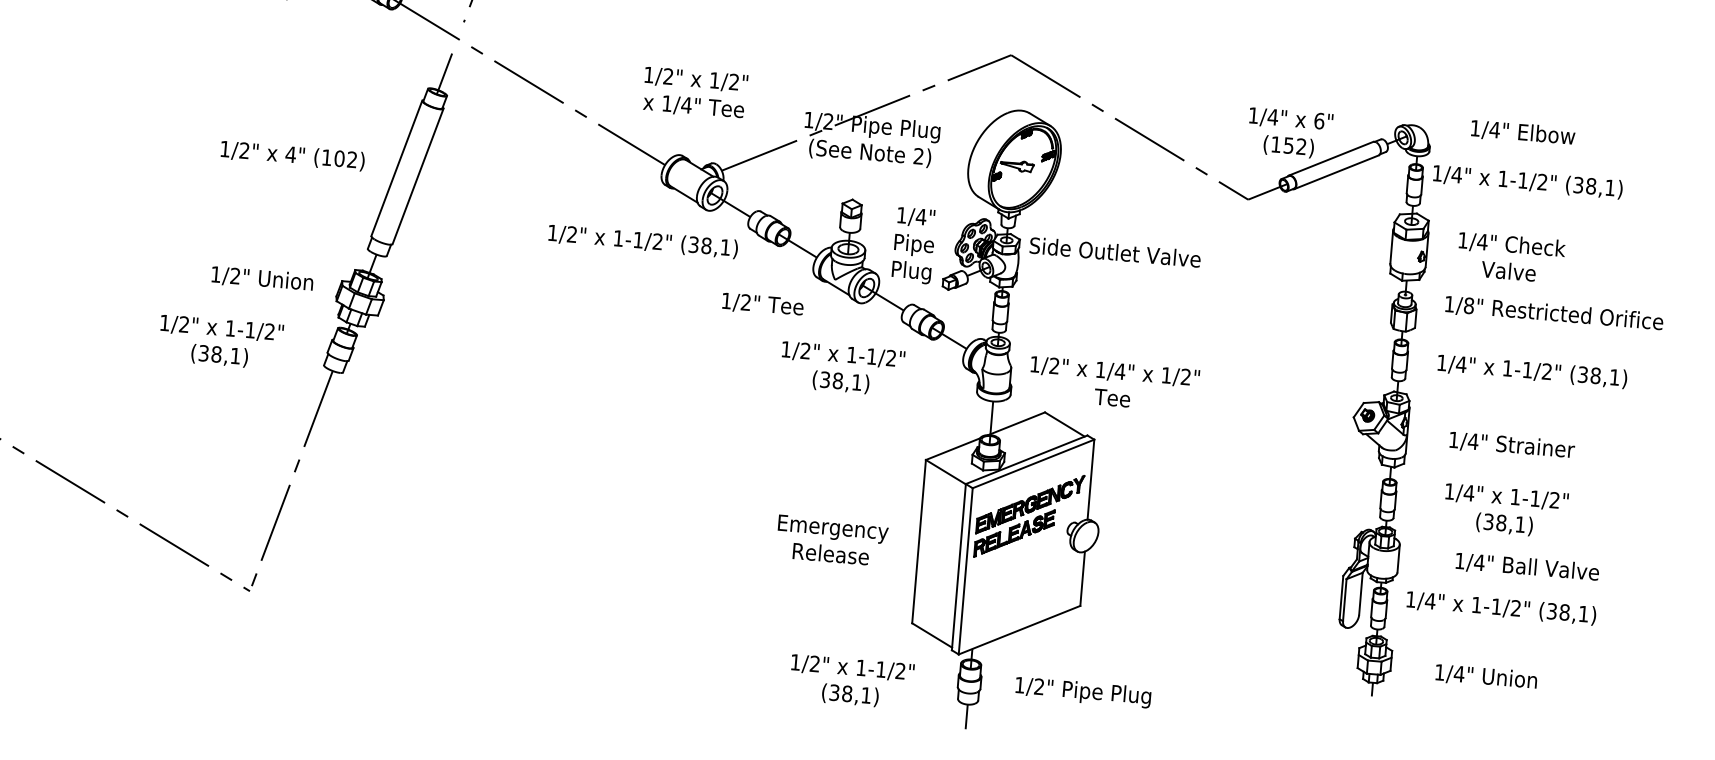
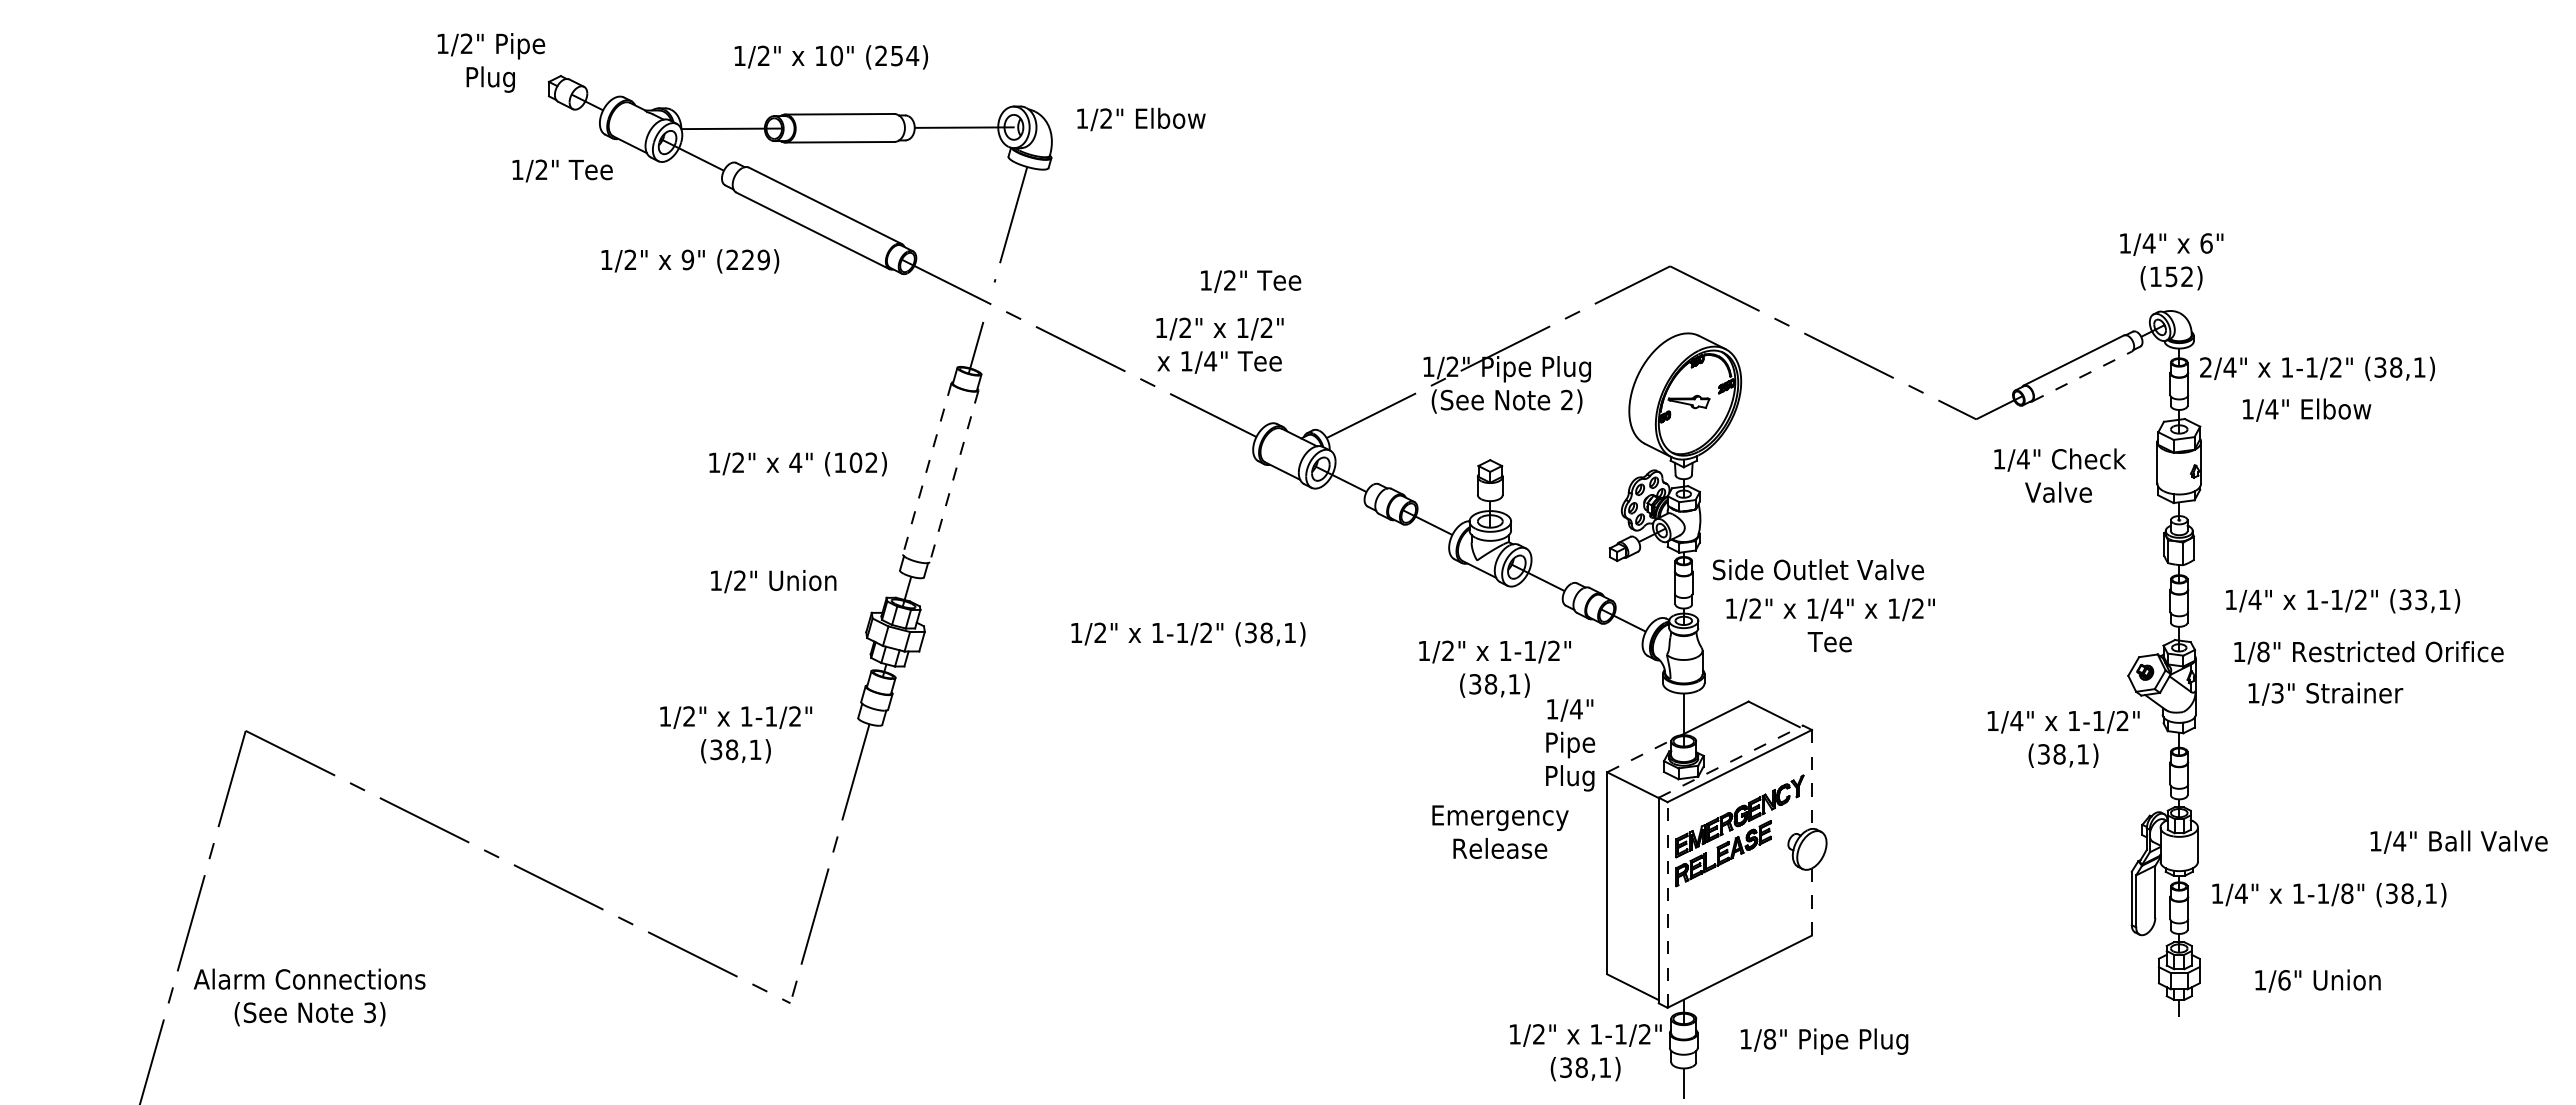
text: (694, 93) -> (1219, 345), moved
text: (1523, 132) -> (2307, 409), moved
text: (1289, 133) -> (2171, 261), moved
line: (396, 169) -> (927, 469), solid -> dashed
line: (1336, 172) -> (2081, 376), solid -> dashed
text: (1437, 173) -> (2205, 367), 1/4" -> 2/4"
line: (418, 176) -> (954, 476), solid -> dashed
text: (643, 241) -> (1188, 634), moved
text: (914, 245) -> (1570, 745), moved
text: (1115, 252) -> (1818, 569), moved
text: (1510, 257) -> (2059, 475), moved
text: (262, 279) -> (773, 581), moved
text: (763, 304) -> (1251, 281), moved
text: (1553, 313) -> (2368, 652), moved
text: (221, 342) -> (736, 734), moved
text: (1595, 375) -> (2421, 599), (38,1) -> (33,1)
text: (1114, 384) -> (1830, 625), moved
text: (1473, 441) -> (2277, 693), 1/4" -> 1/3"
line: (953, 448) -> (1639, 755), solid -> dashed
line: (1026, 459) -> (1730, 761), solid -> dashed
line: (1090, 479) -> (1811, 779), solid -> dashed
text: (1505, 510) -> (2063, 738), moved
text: (832, 540) -> (1500, 831), moved
text: (1526, 566) -> (2458, 841), moved
line: (965, 570) -> (1667, 904), solid -> dashed
line: (1082, 579) -> (1811, 902), solid -> dashed
text: (1516, 608) -> (2347, 893), 1-1/2" -> 1-1/8"
text: (1458, 674) -> (2283, 980), 1/4" -> 1/6"
text: (851, 681) -> (1585, 1052), moved
text: (1038, 687) -> (1769, 1039), 1/2" -> 1/8"

